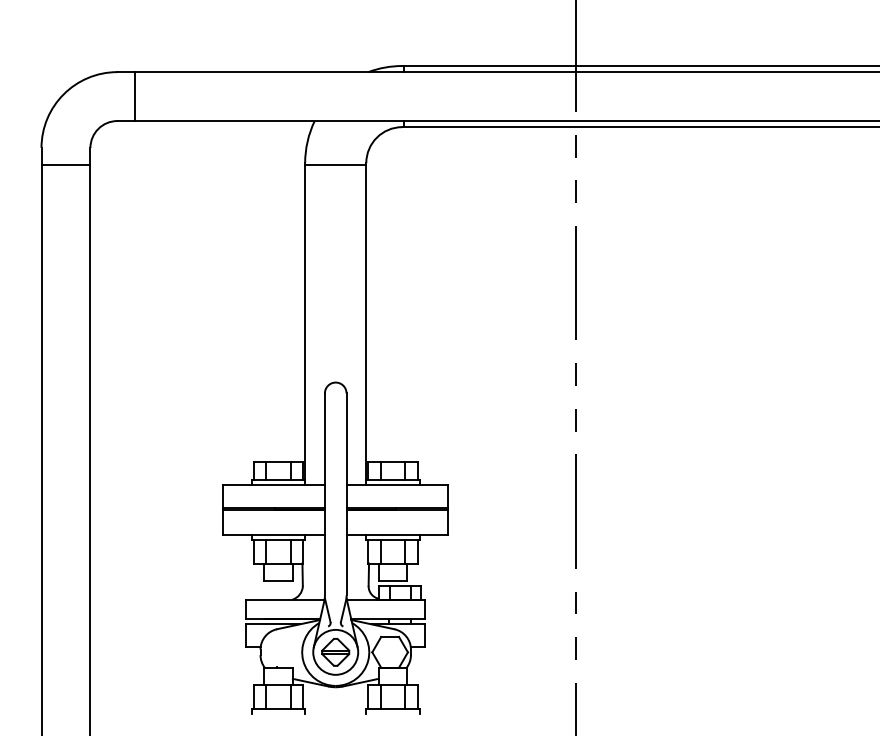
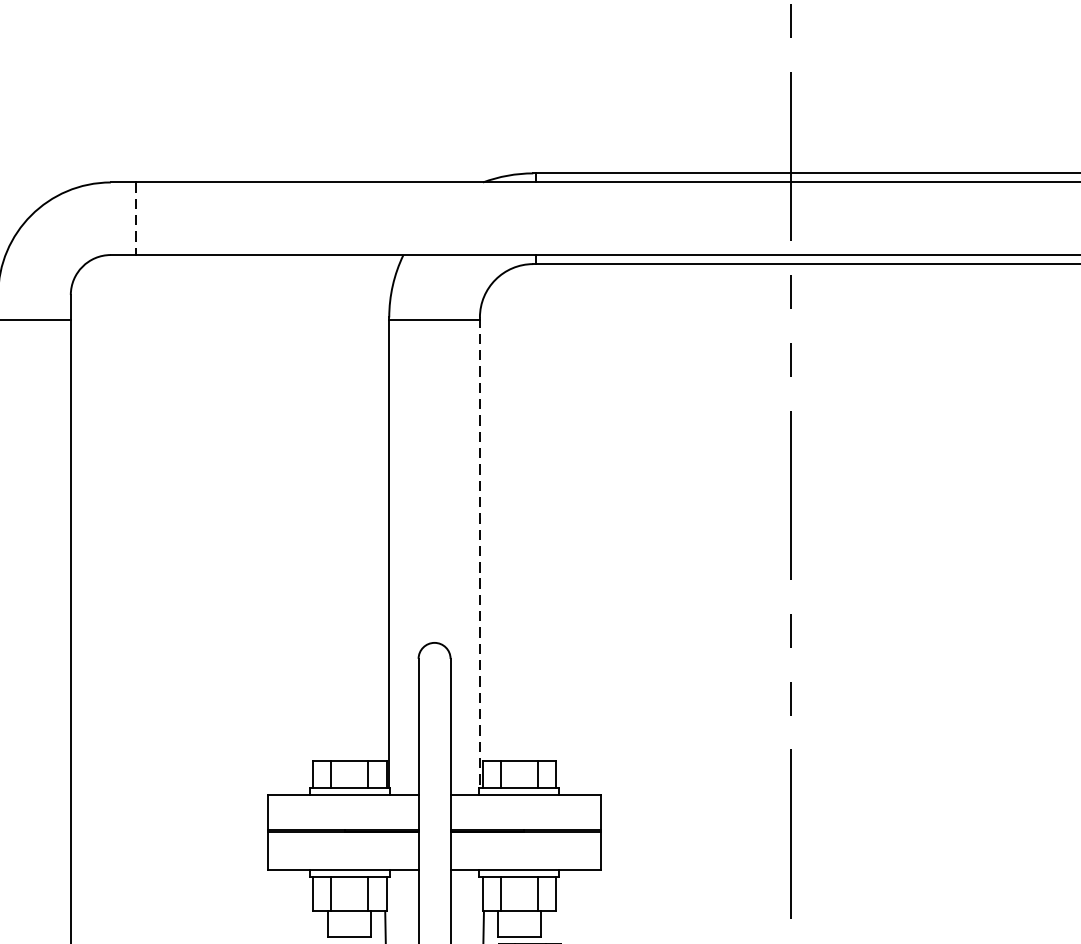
line: (134, 97) -> (136, 220), solid -> dashed
line: (366, 321) -> (480, 552), solid -> dashed

